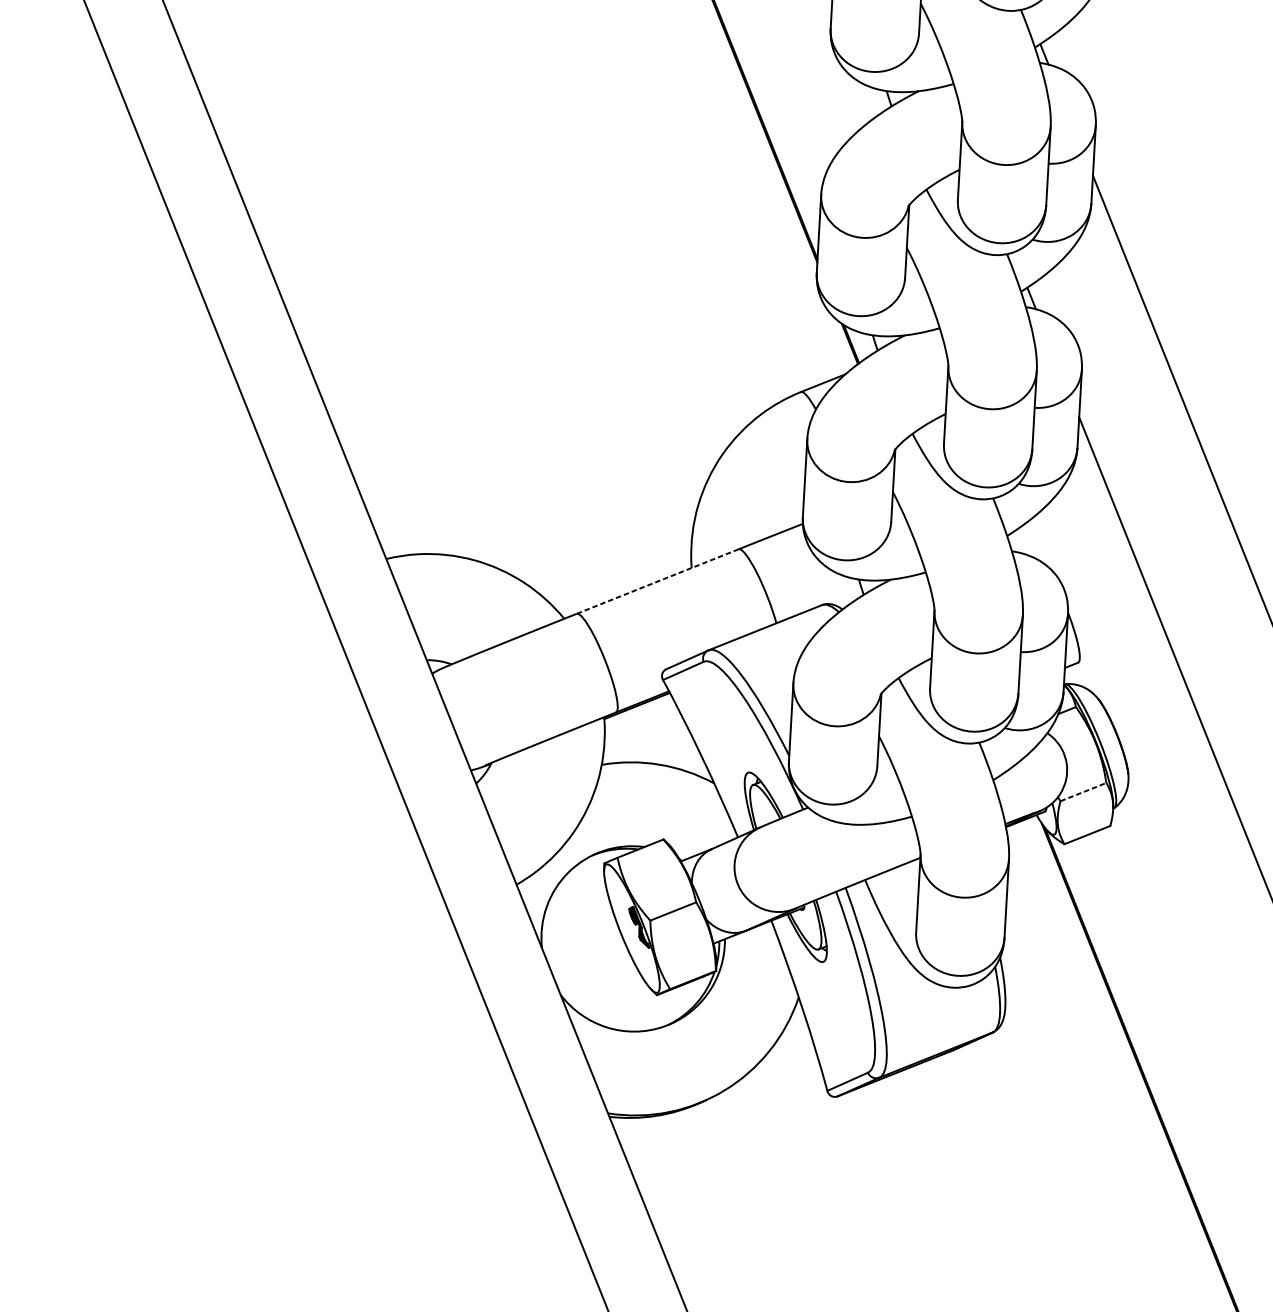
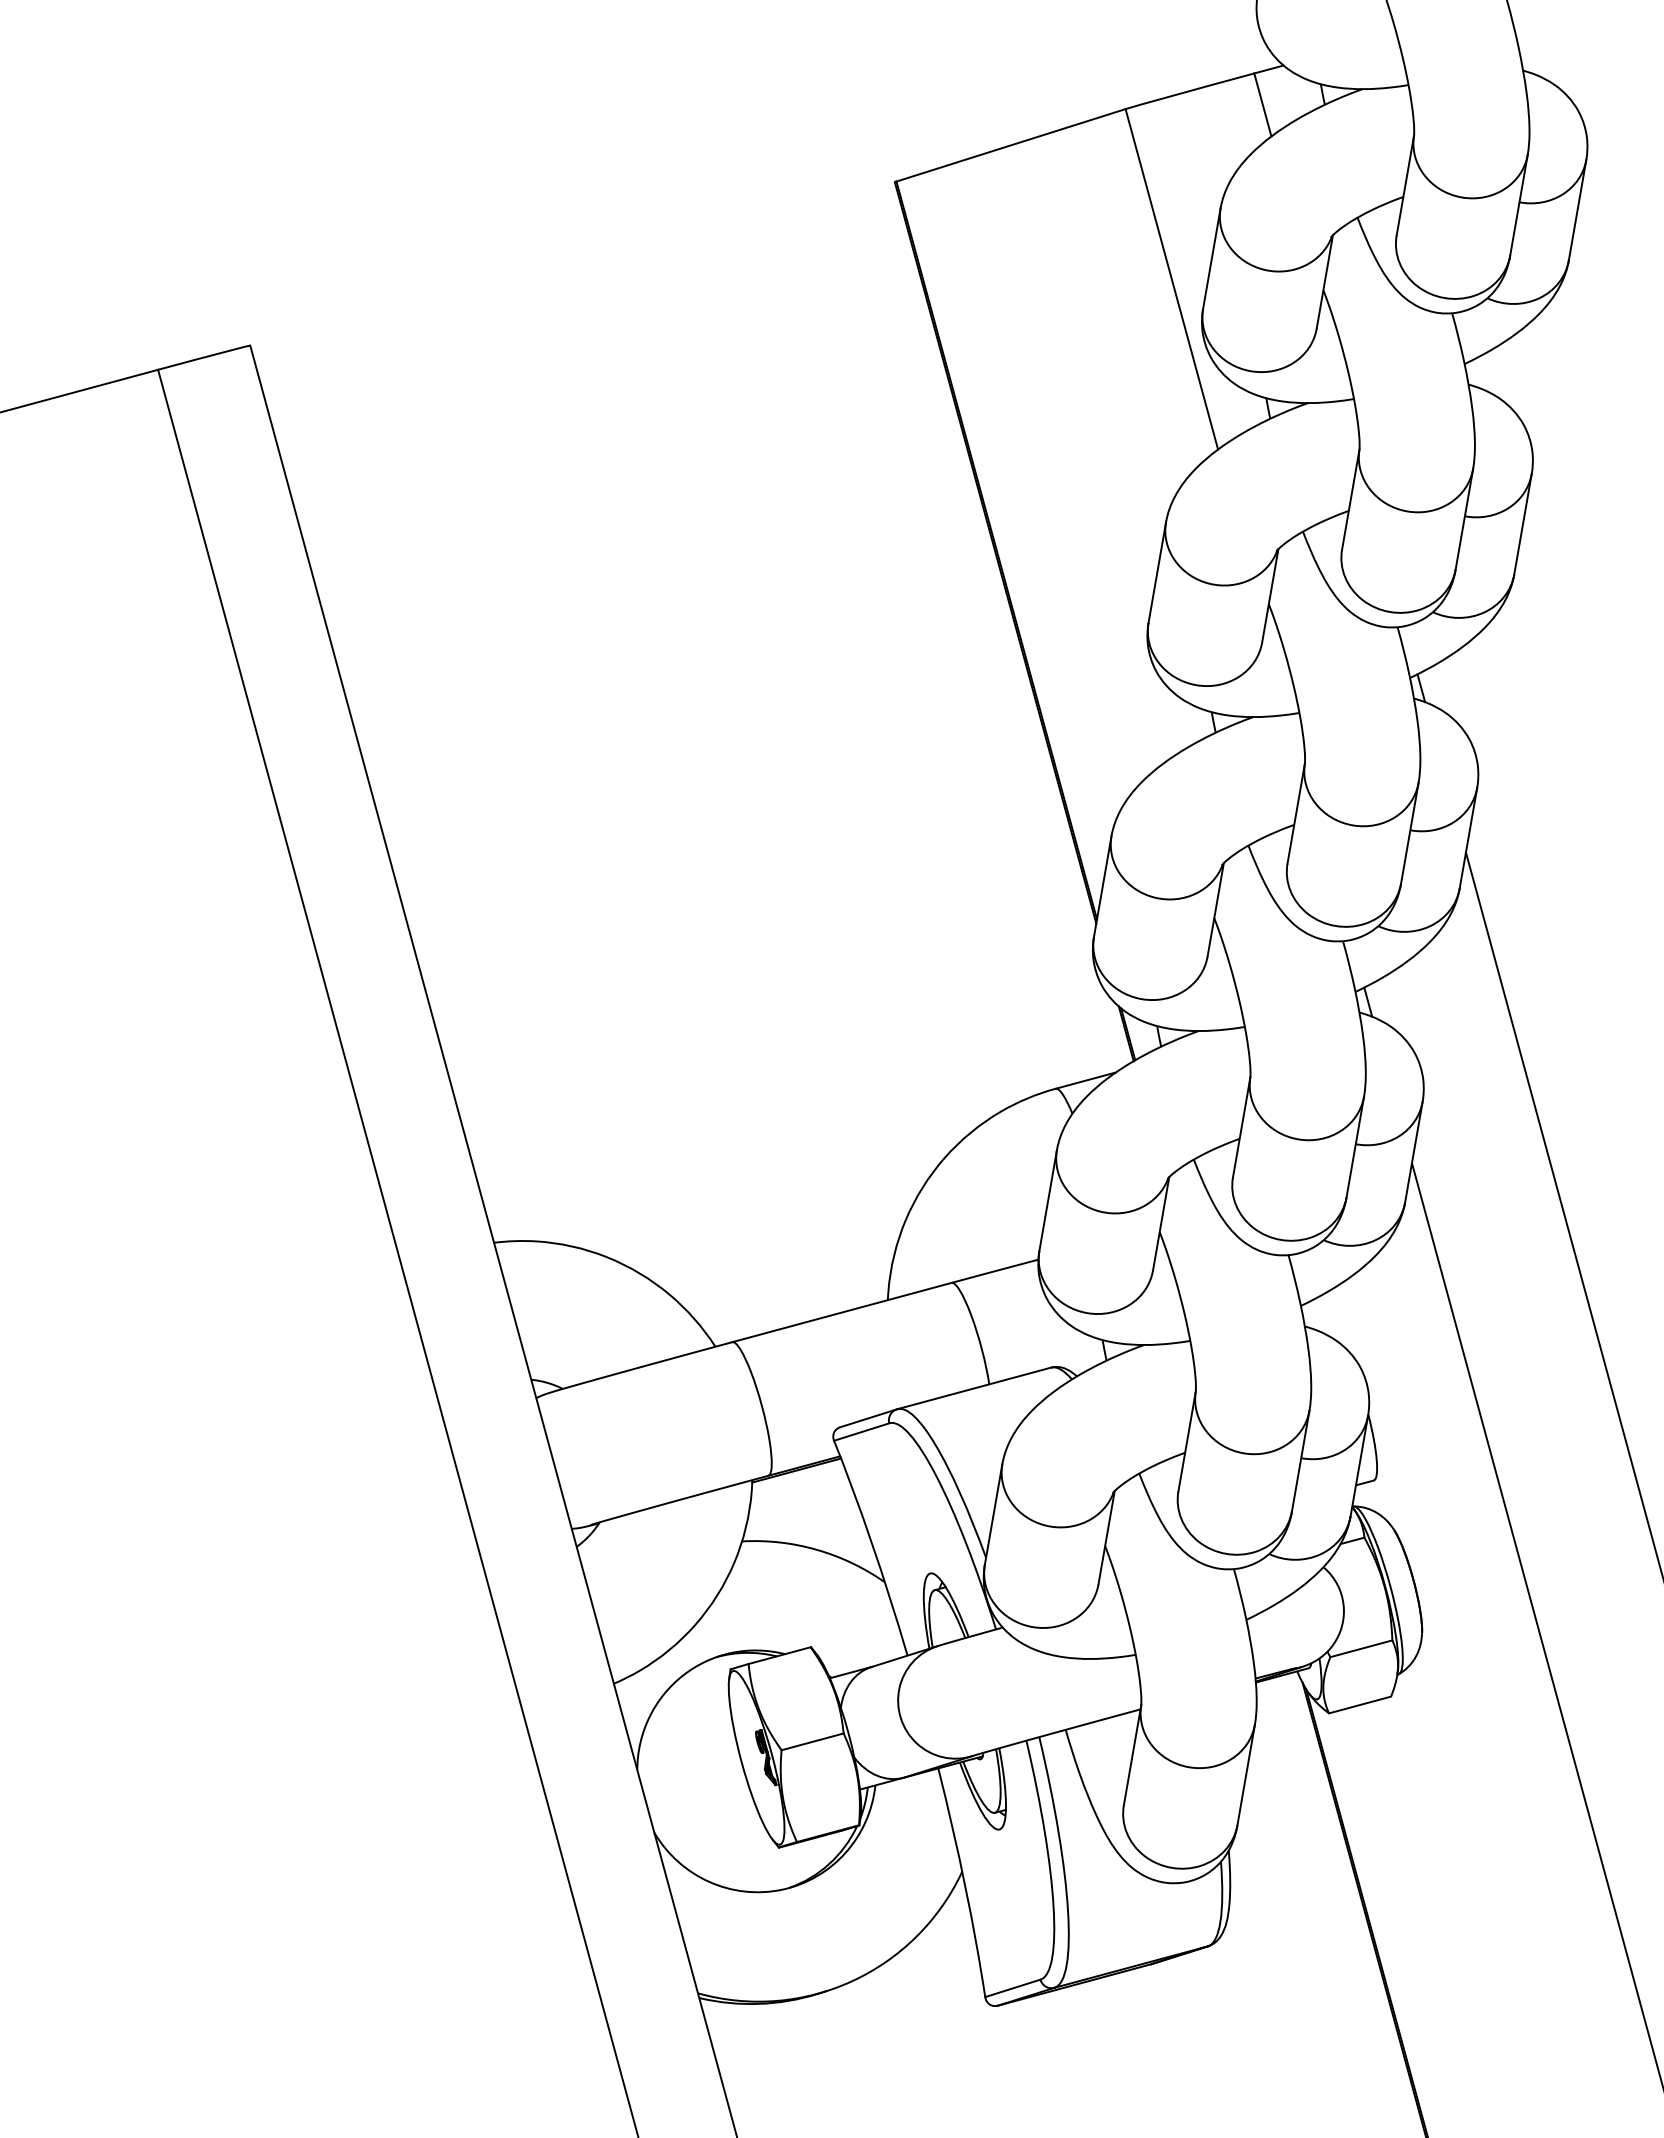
line: (657, 581) -> (841, 1312), dashed -> solid
line: (1083, 791) -> (1361, 1648), dashed -> solid

